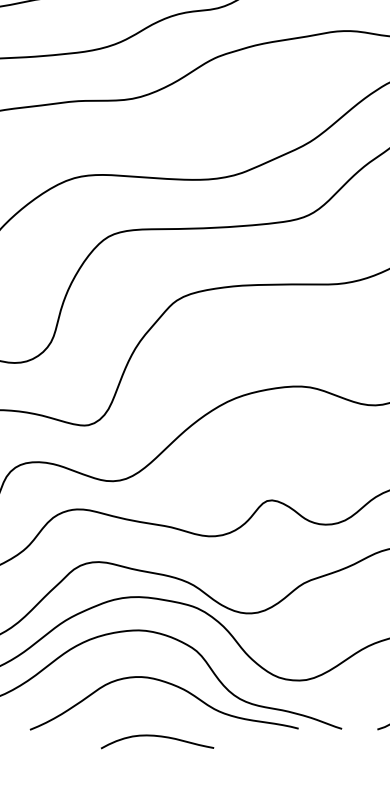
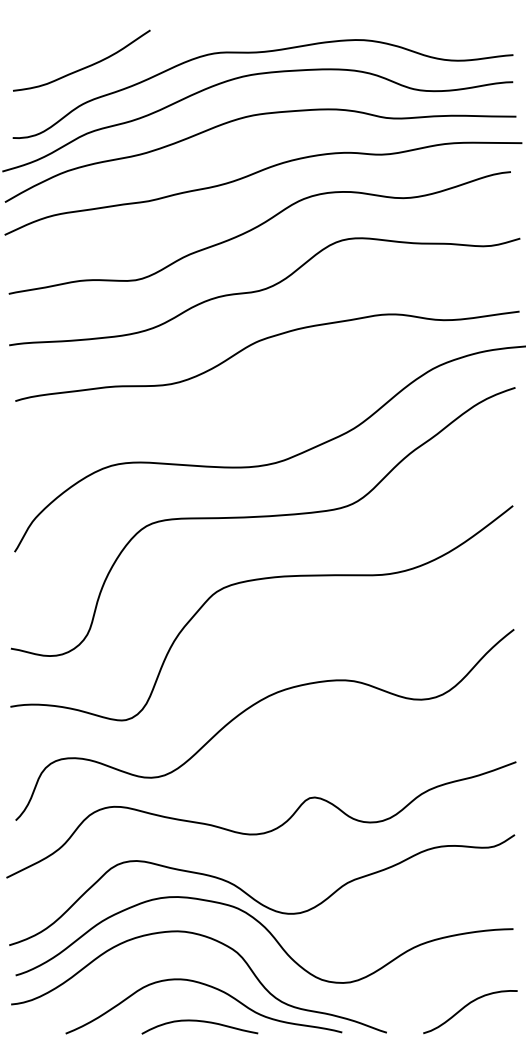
curve: (159, 737) -> (201, 1022), moved

